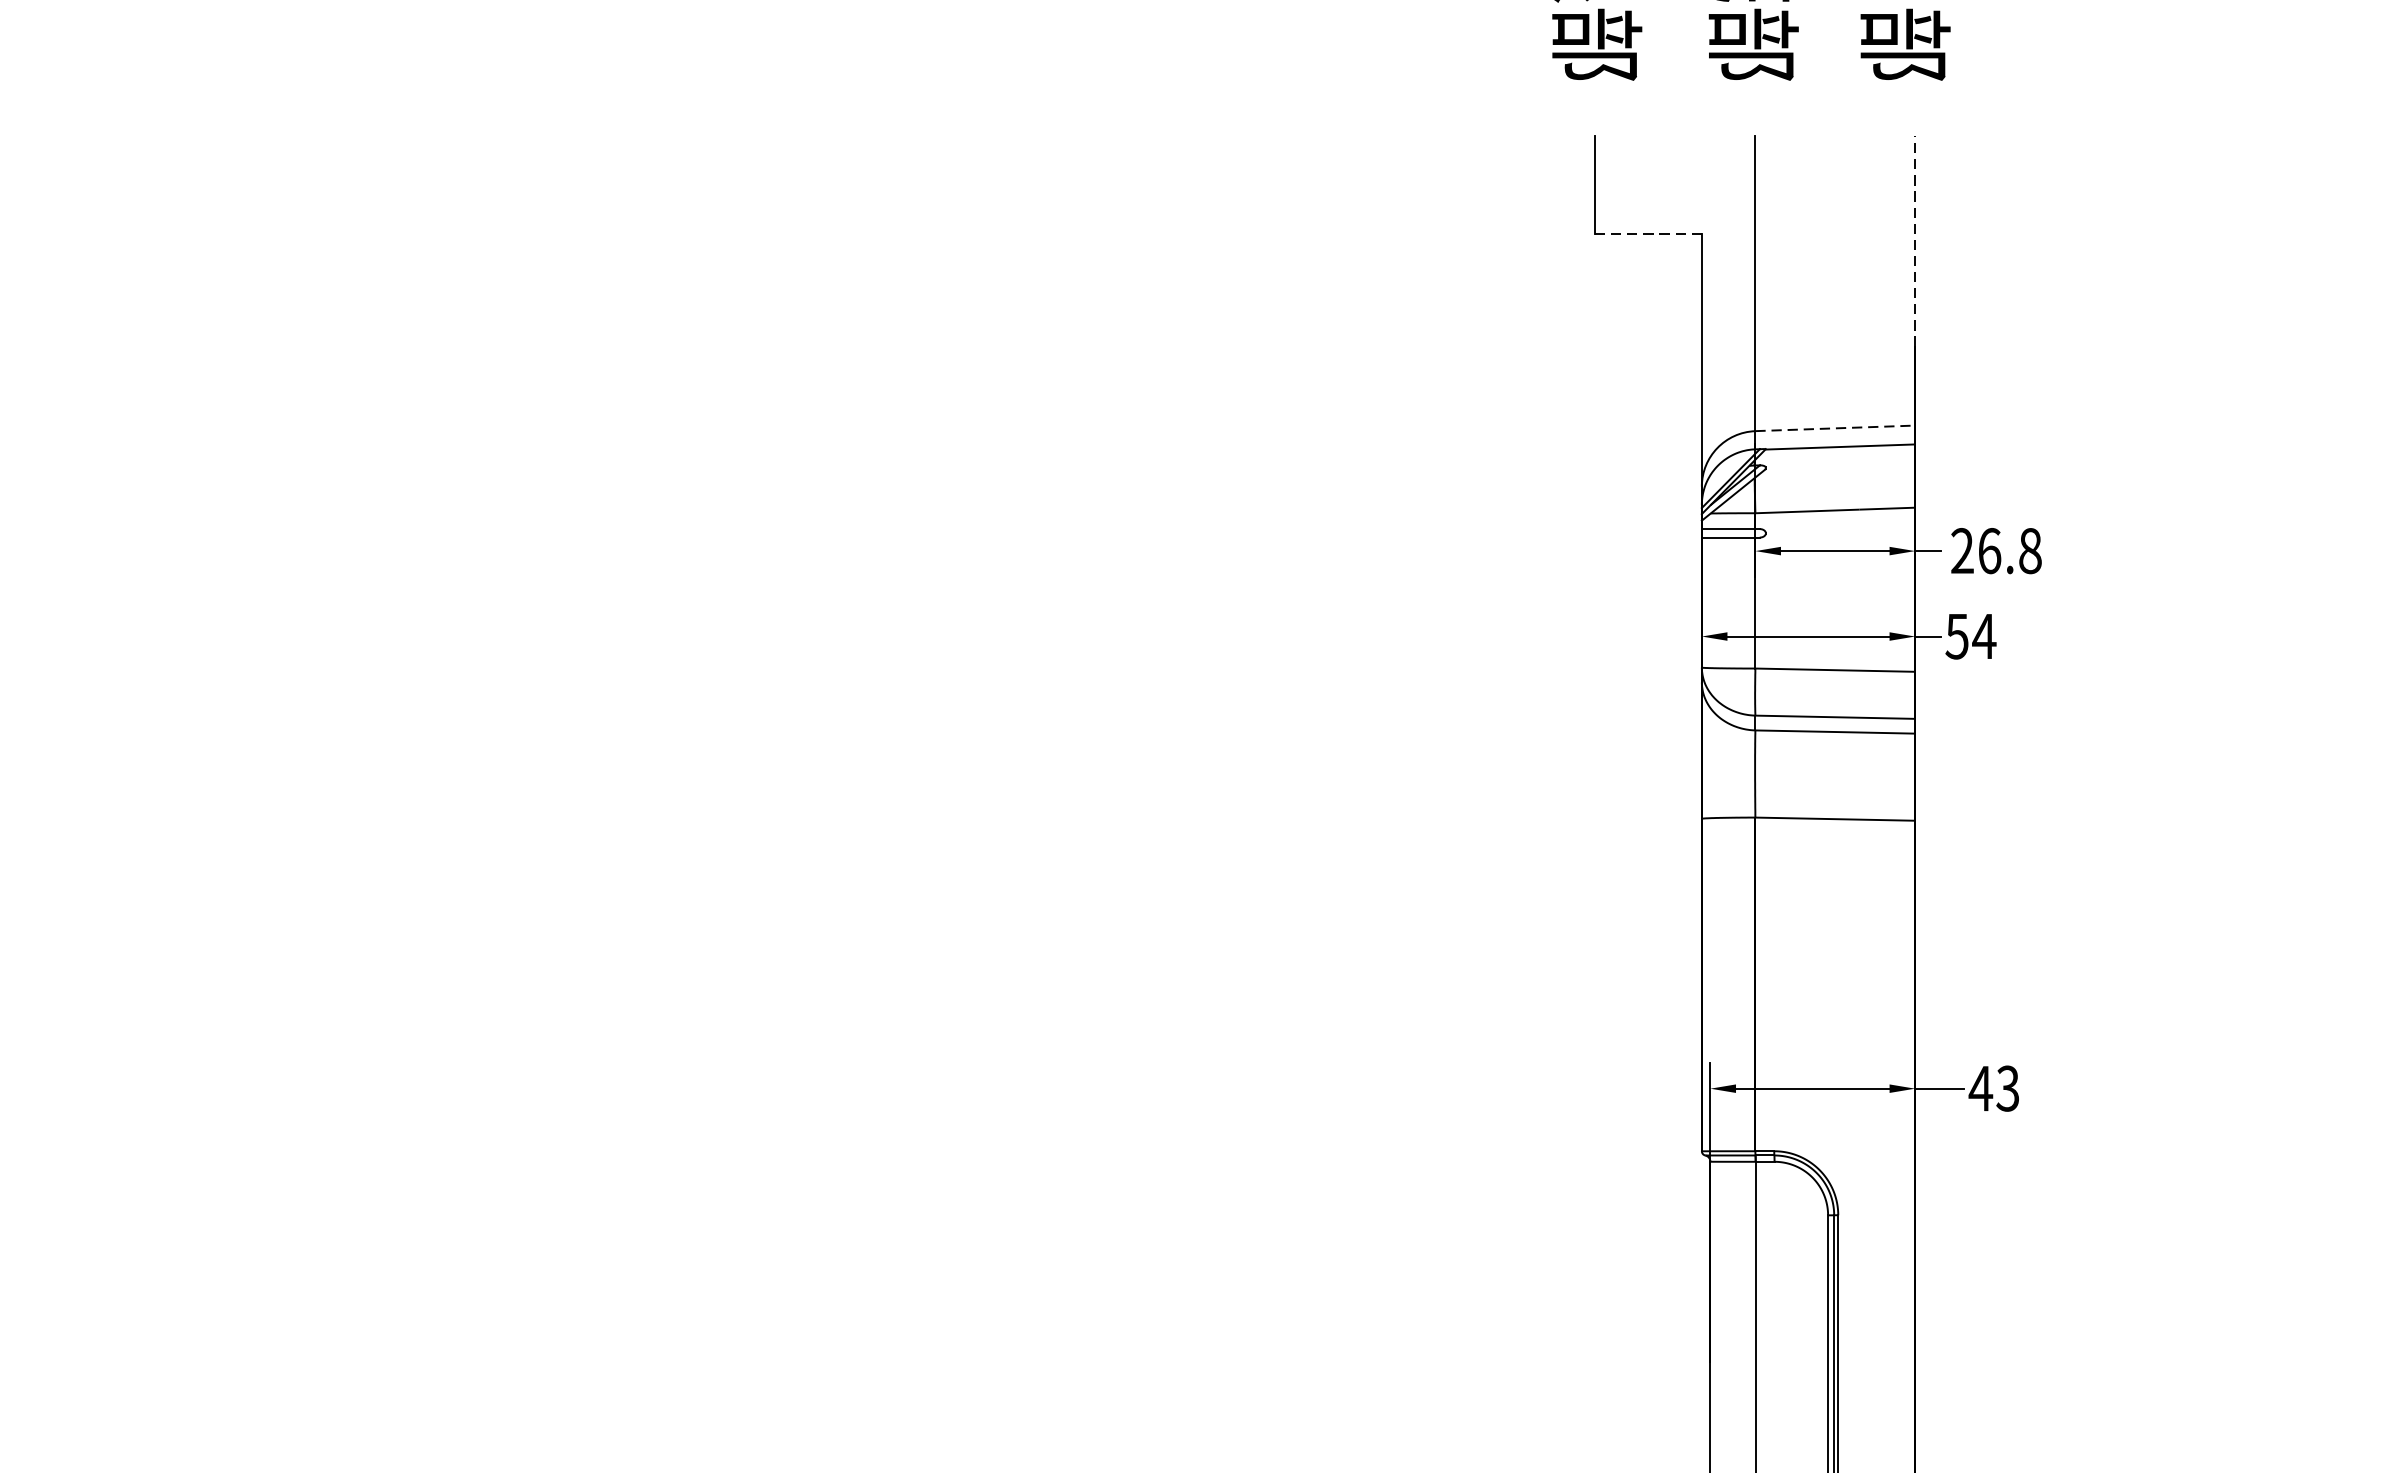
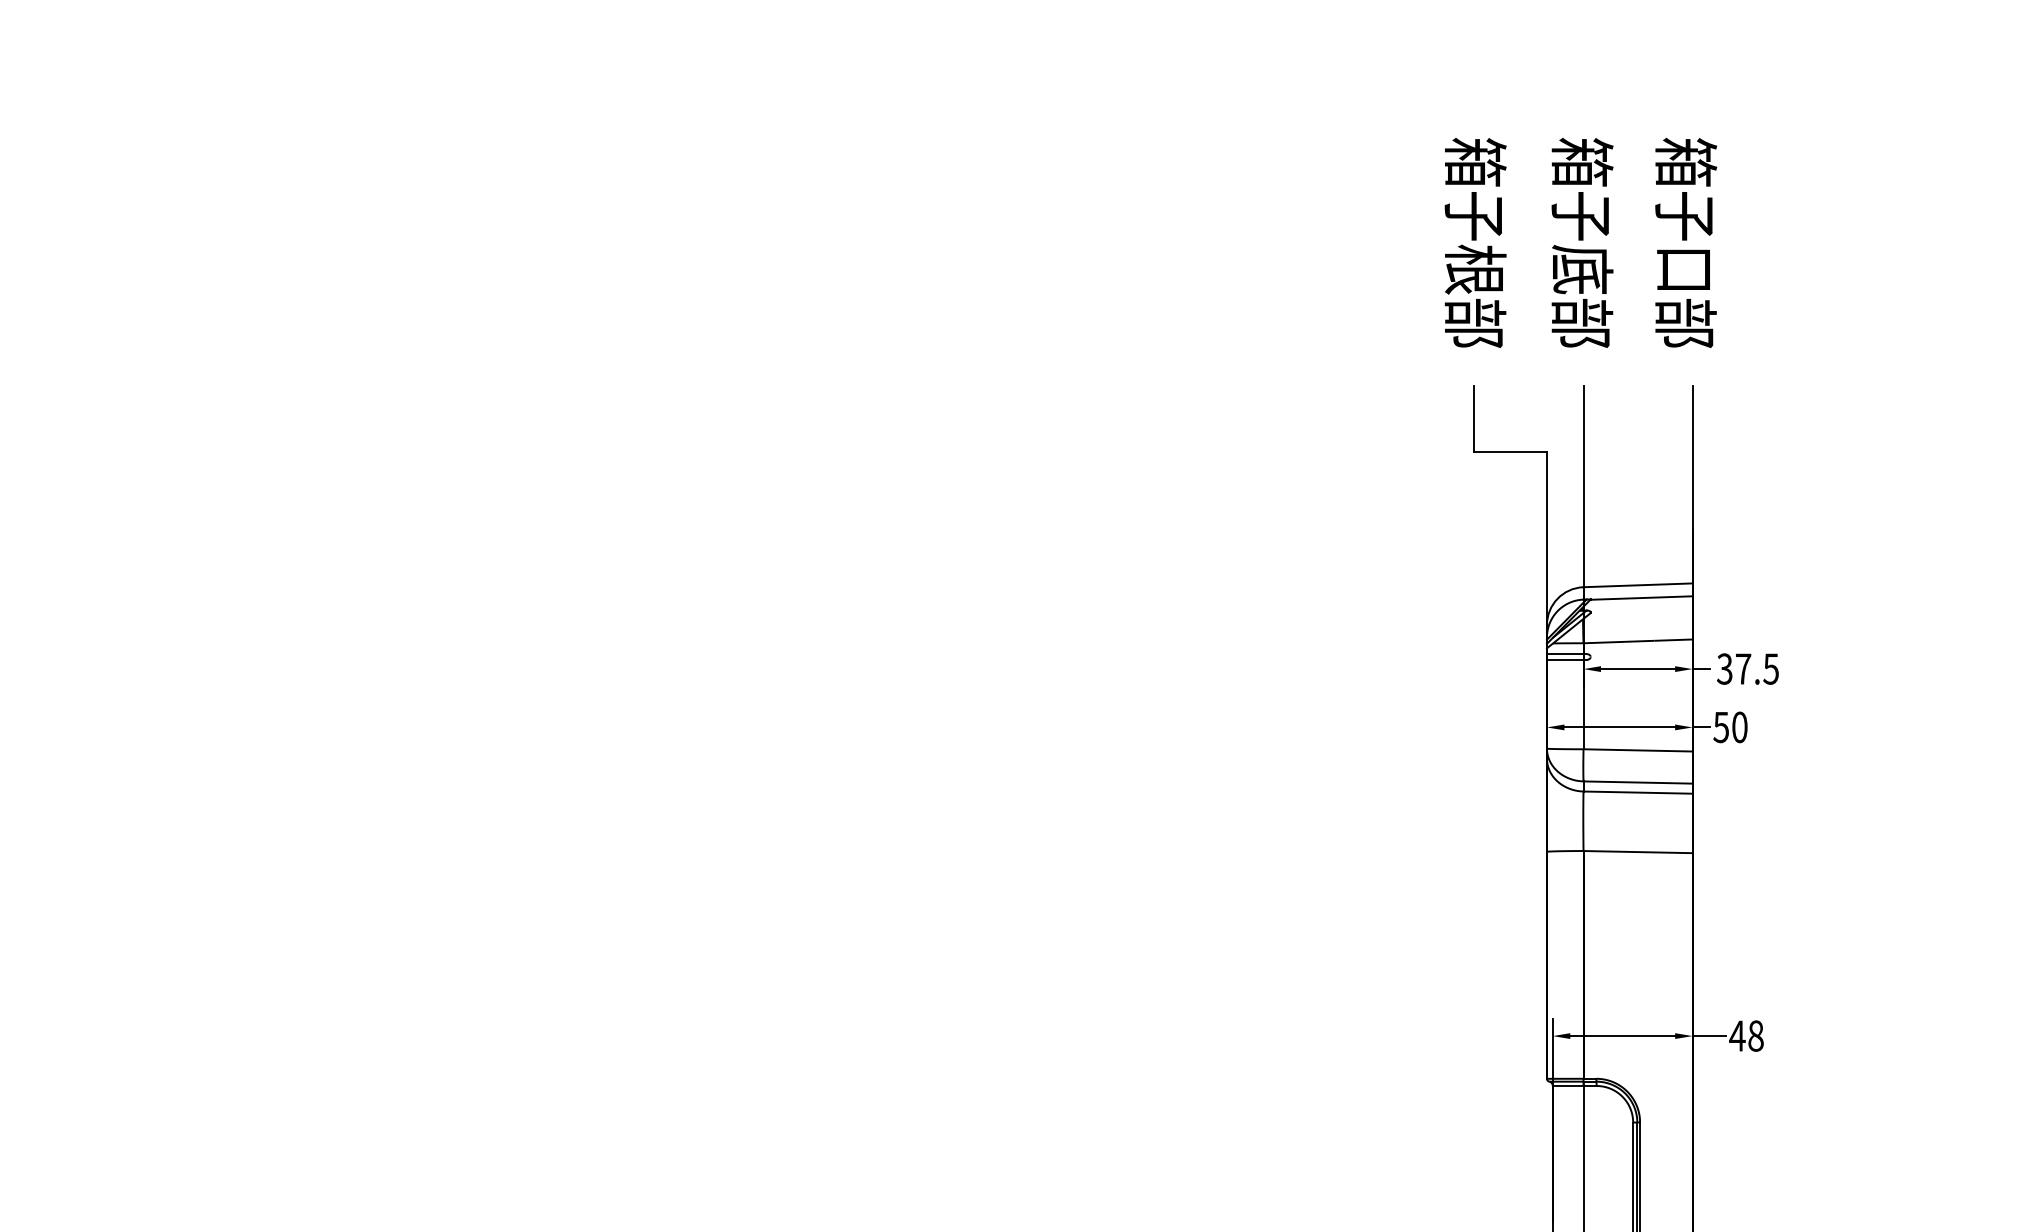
line: (1648, 233) -> (1510, 452), dashed -> solid
line: (1915, 241) -> (1692, 457), dashed -> solid
line: (1835, 428) -> (1638, 585), dashed -> solid
text: (1995, 550) -> (1747, 668), 26.8 -> 37.5
text: (1983, 636) -> (1739, 727), 54 -> 50
text: (2007, 1087) -> (1755, 1035), 43 -> 48

